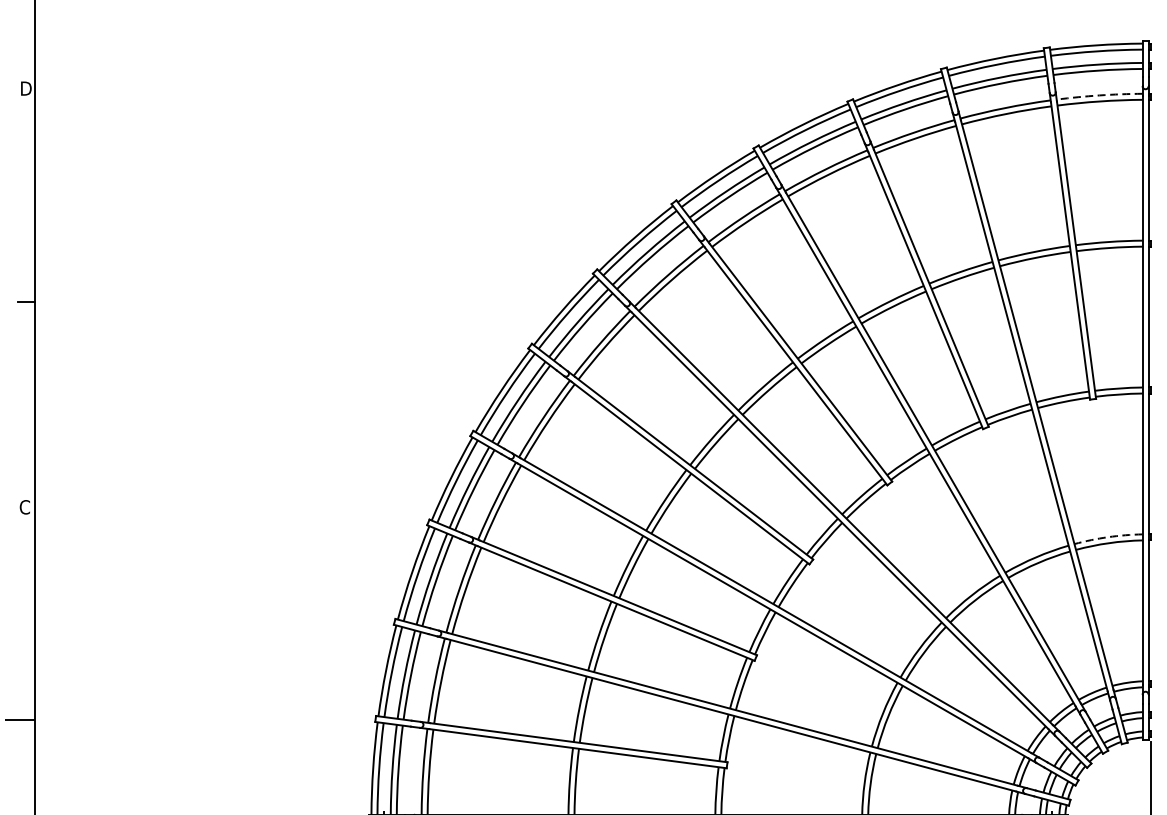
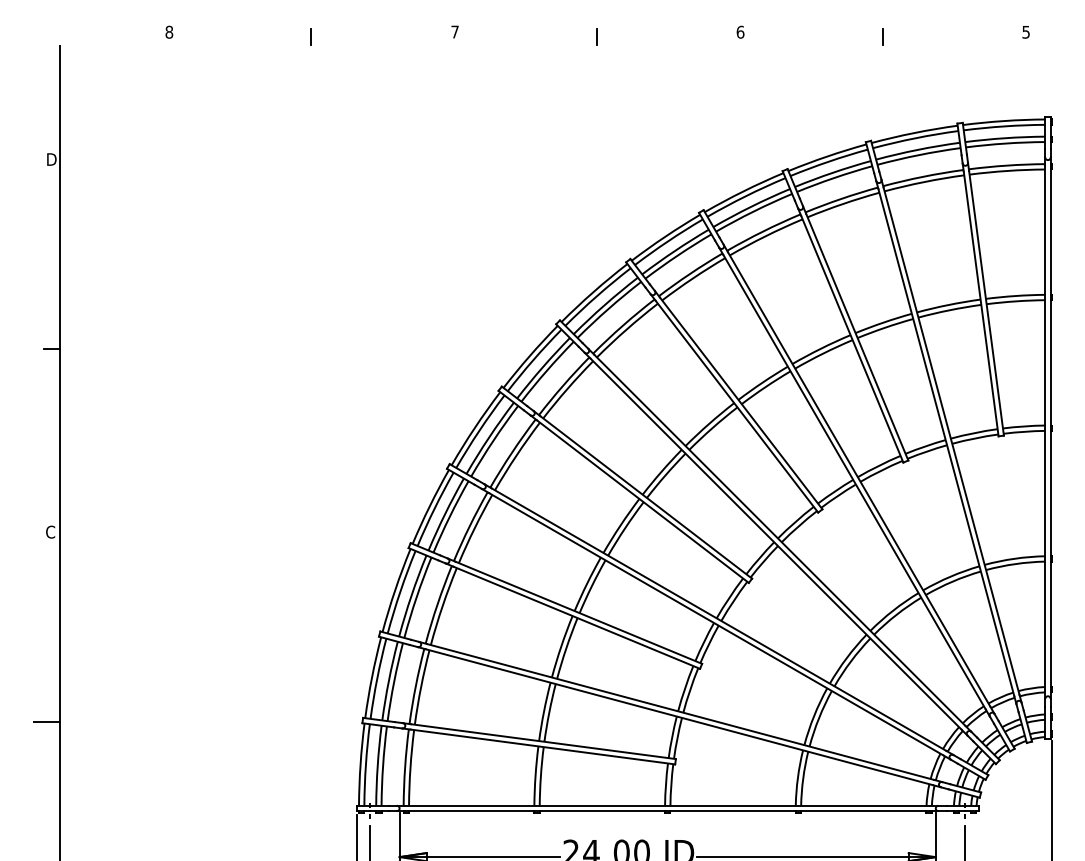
arc: (1100, 95) -> (1007, 165), dashed -> solid
arc: (1107, 536) -> (1014, 558), dashed -> solid

